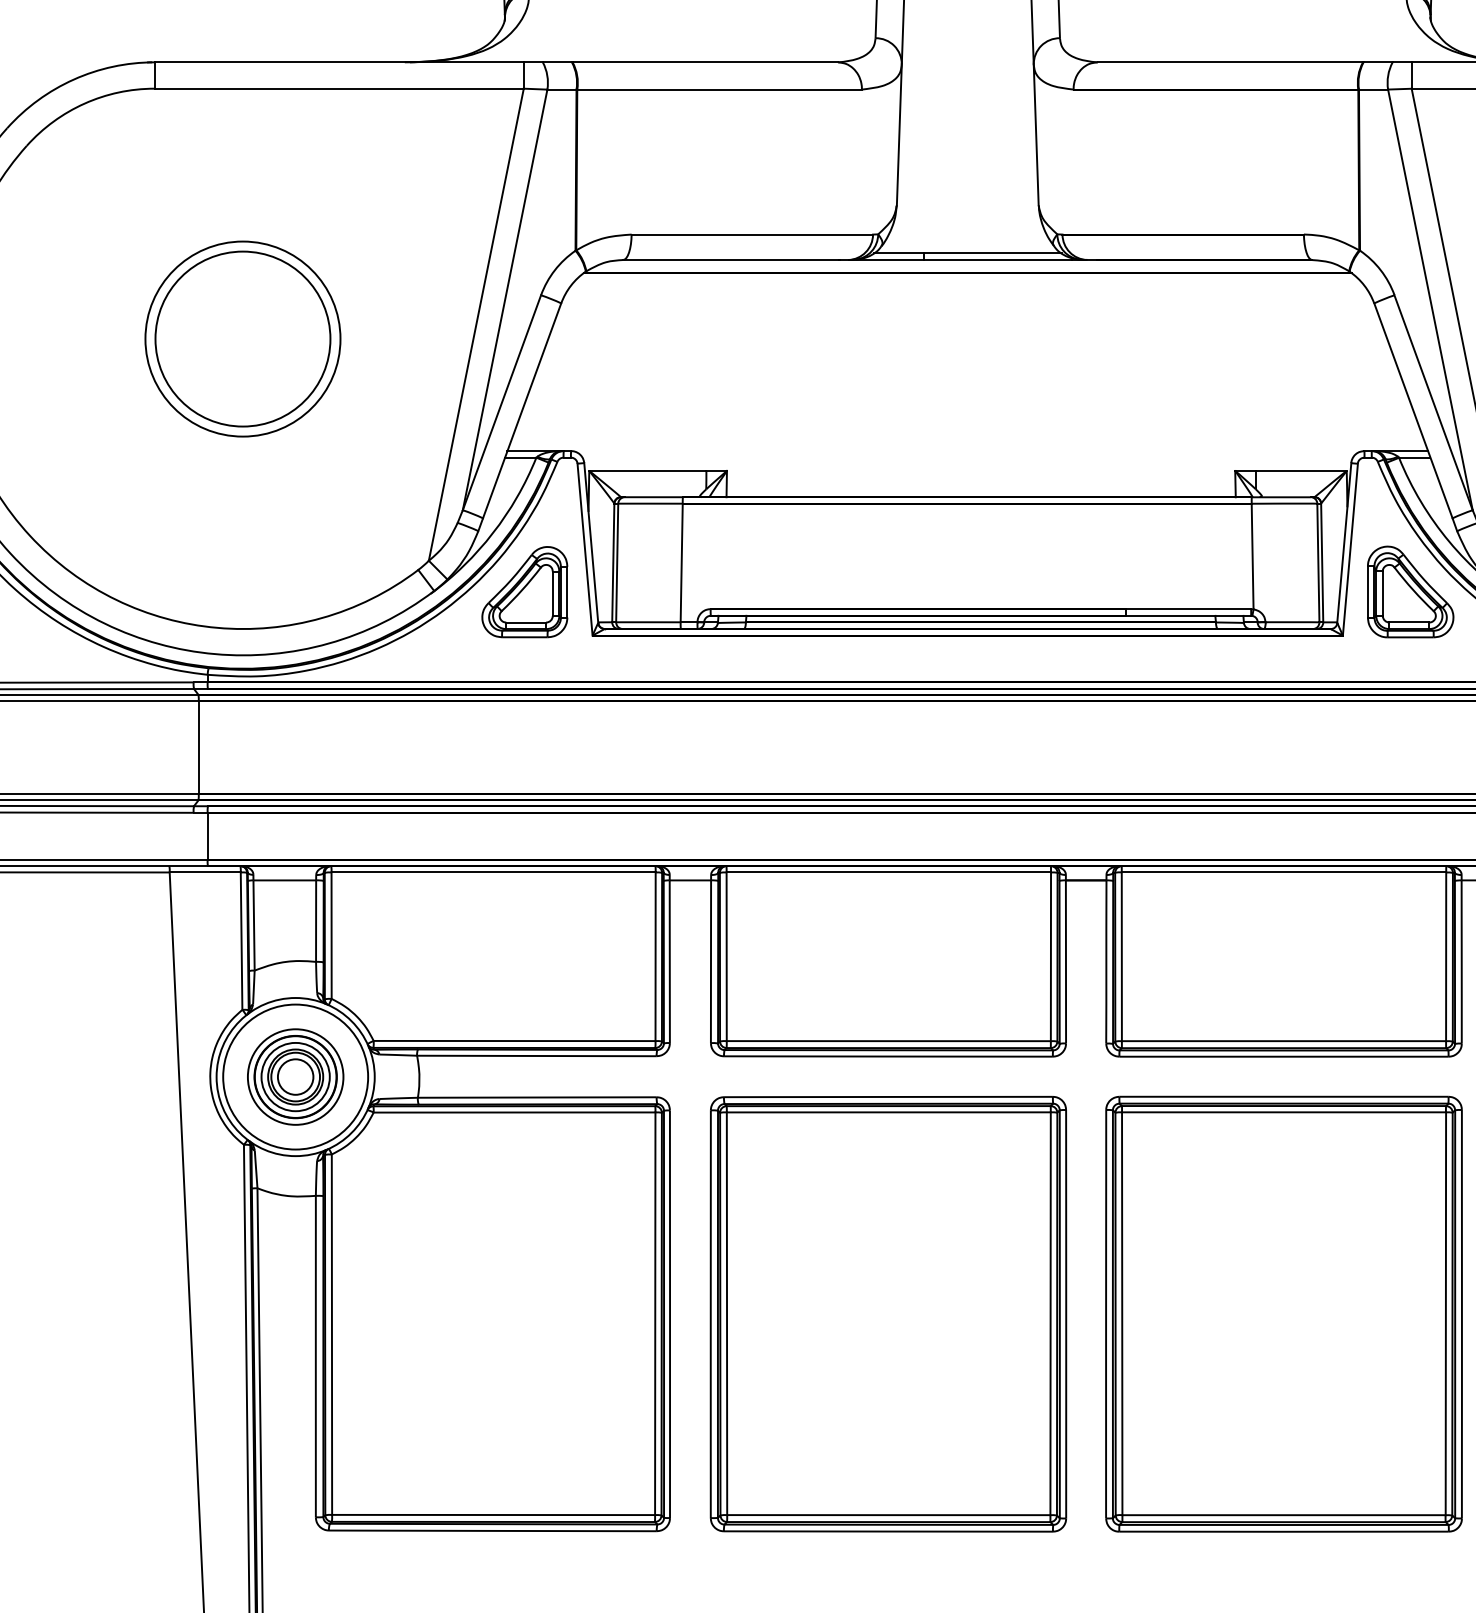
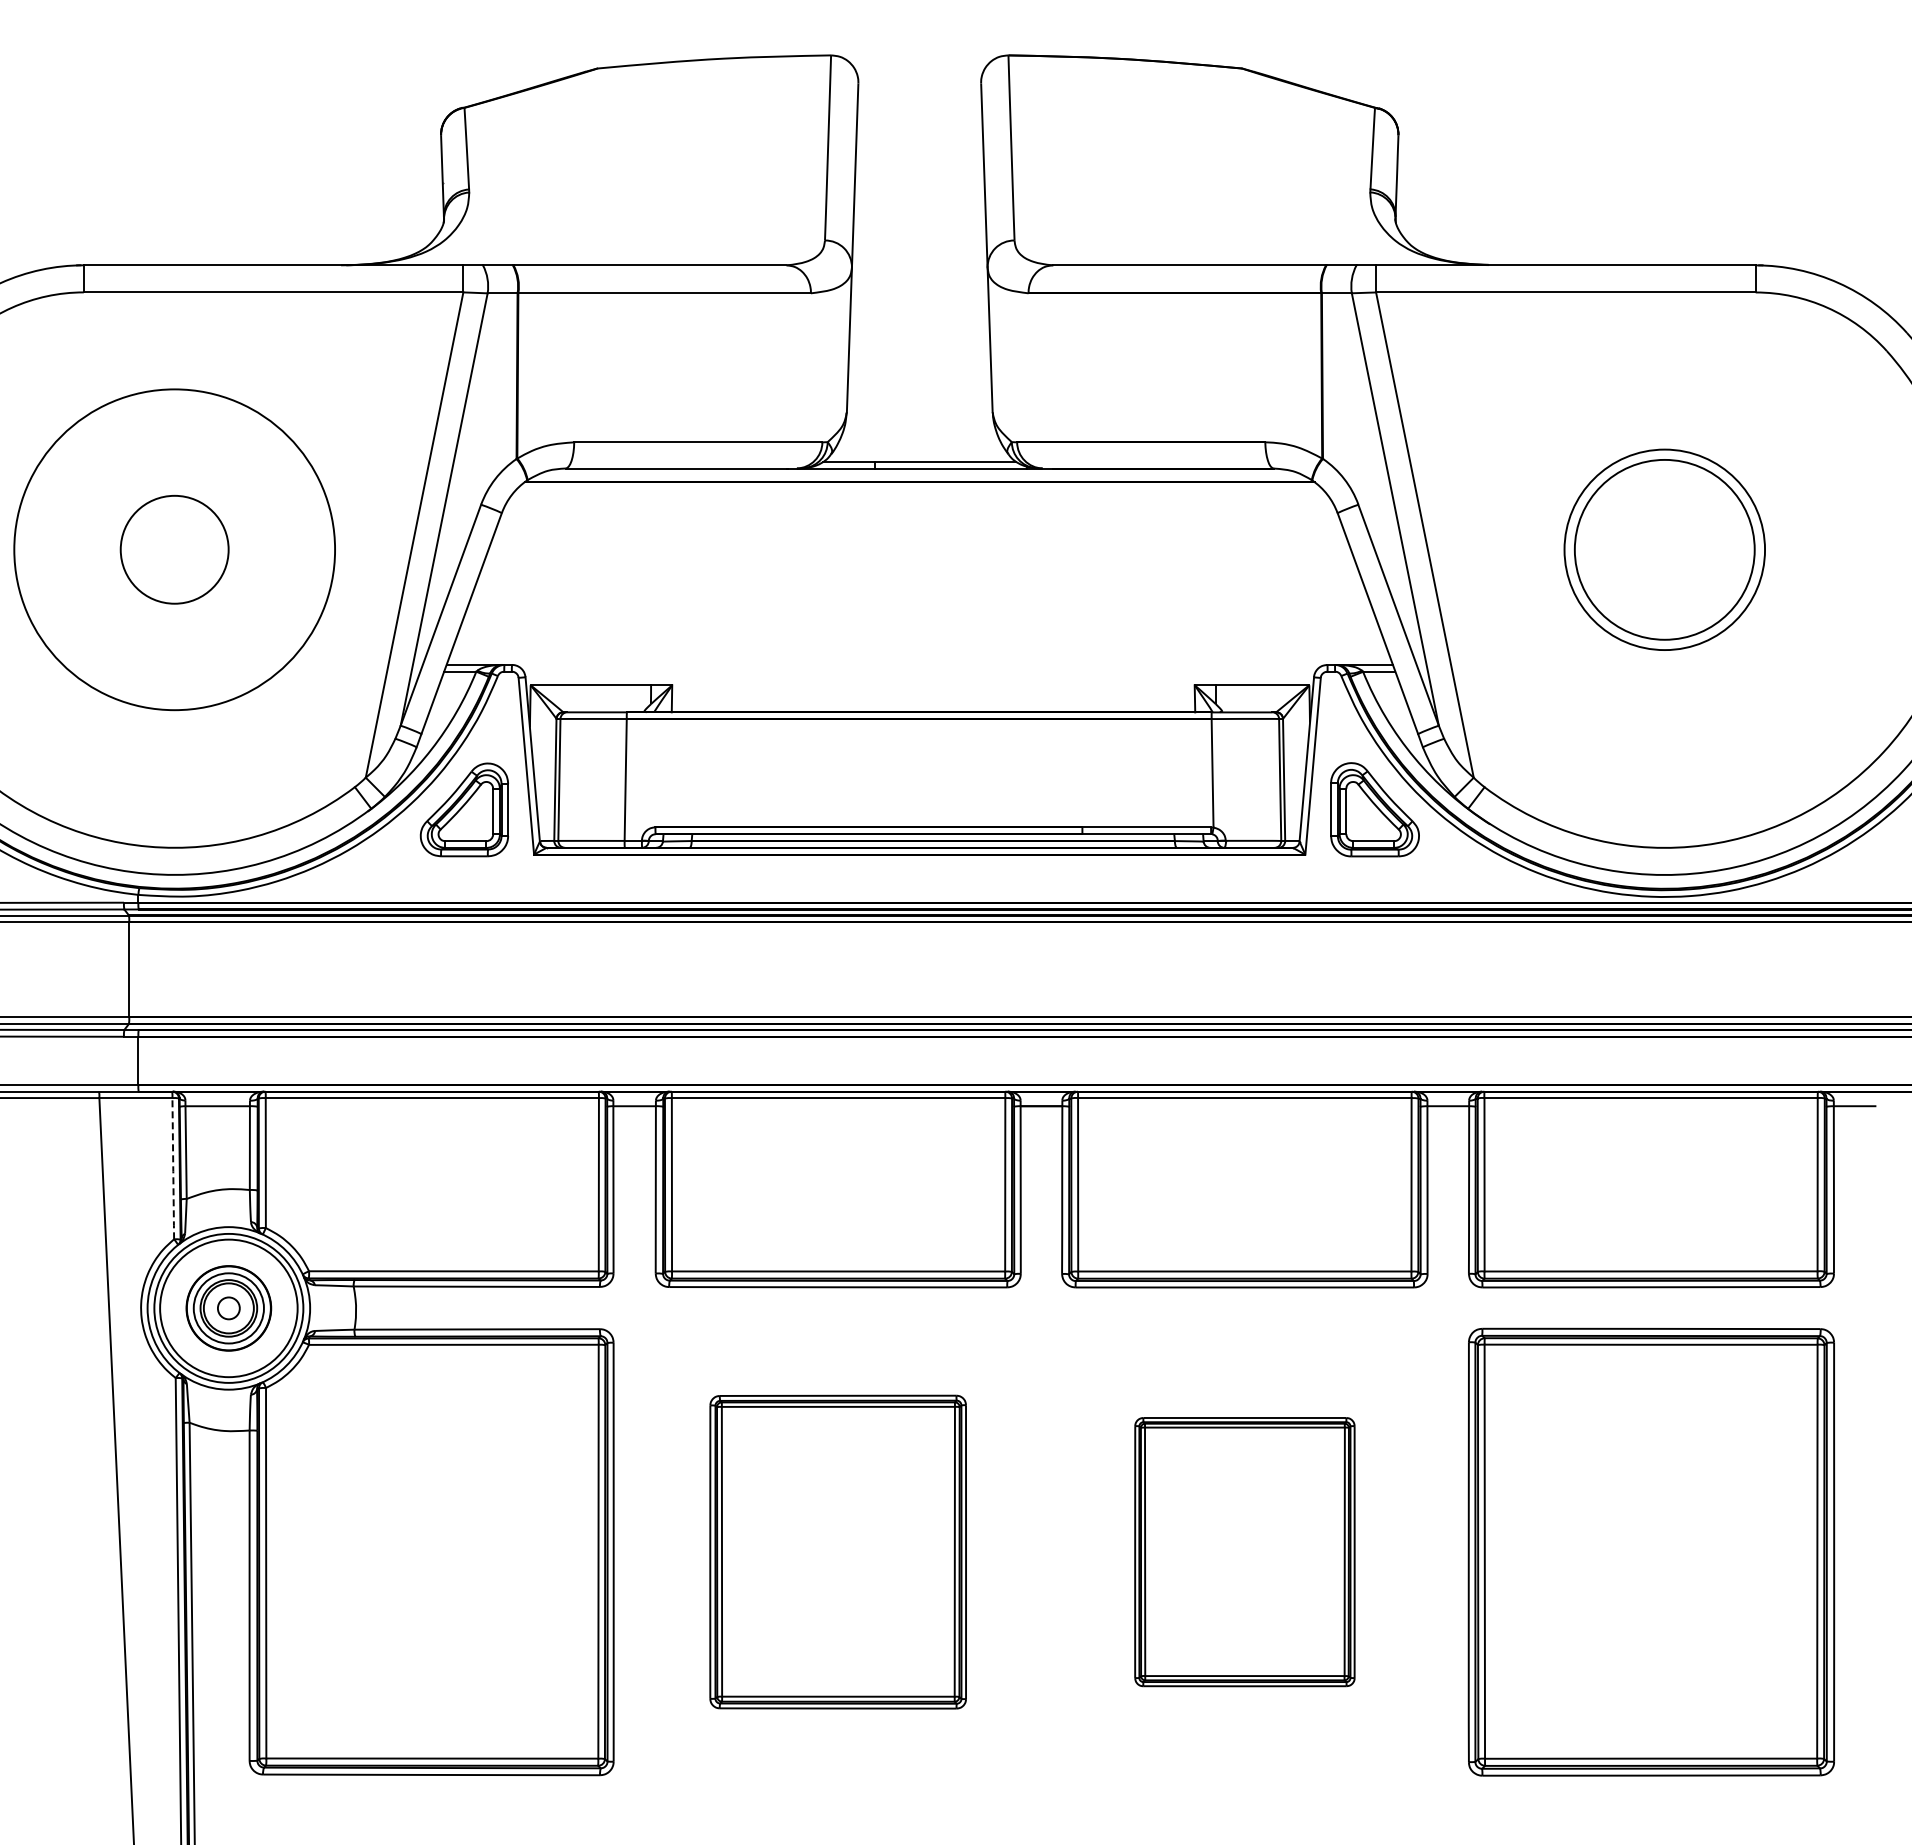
circle: (242, 338) -> (174, 549), size x0.6
circle: (242, 338) -> (174, 549), size x1.6
line: (241, 941) -> (173, 1169), solid -> dashed
circle: (295, 1077) -> (228, 1308), size x0.6
circle: (295, 1077) -> (228, 1308), size x1.4
part: (887, 1313) -> (837, 1551), size x0.7
part: (1283, 1313) -> (1244, 1551), size x0.6

